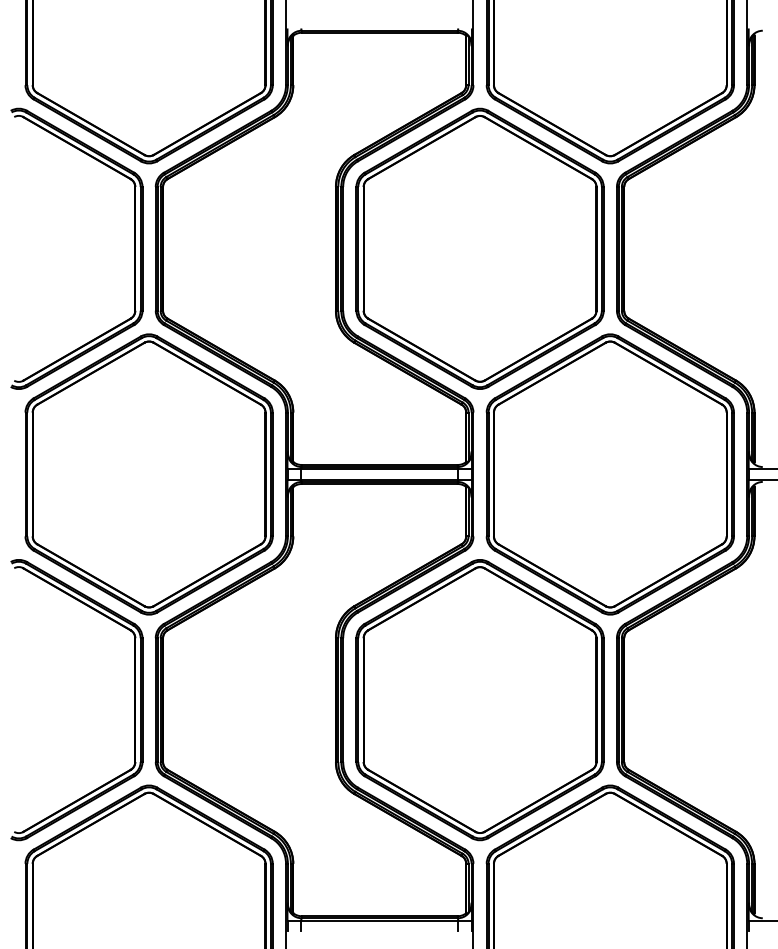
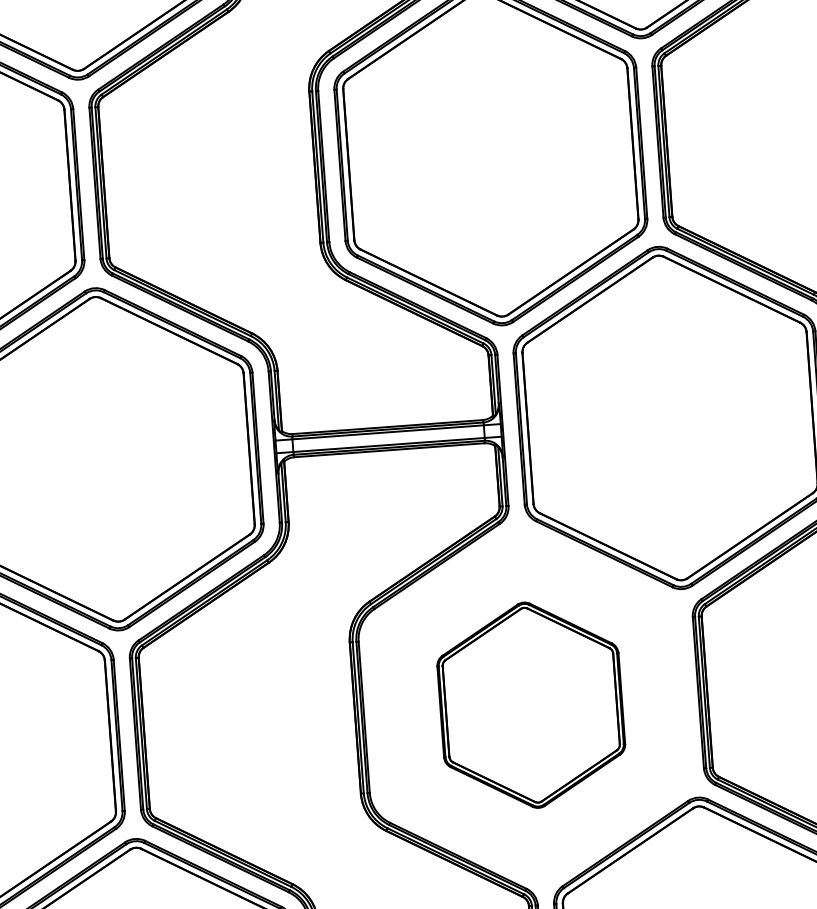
part: (479, 700) -> (530, 705), size x0.6

